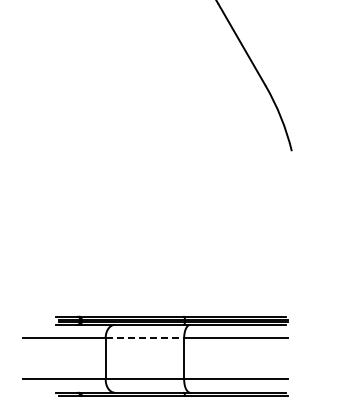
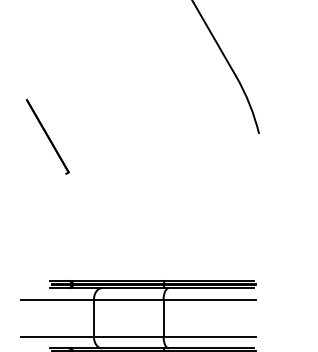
part: (53, 154) -> (47, 136), added
line: (145, 338) -> (129, 300), dashed -> solid

